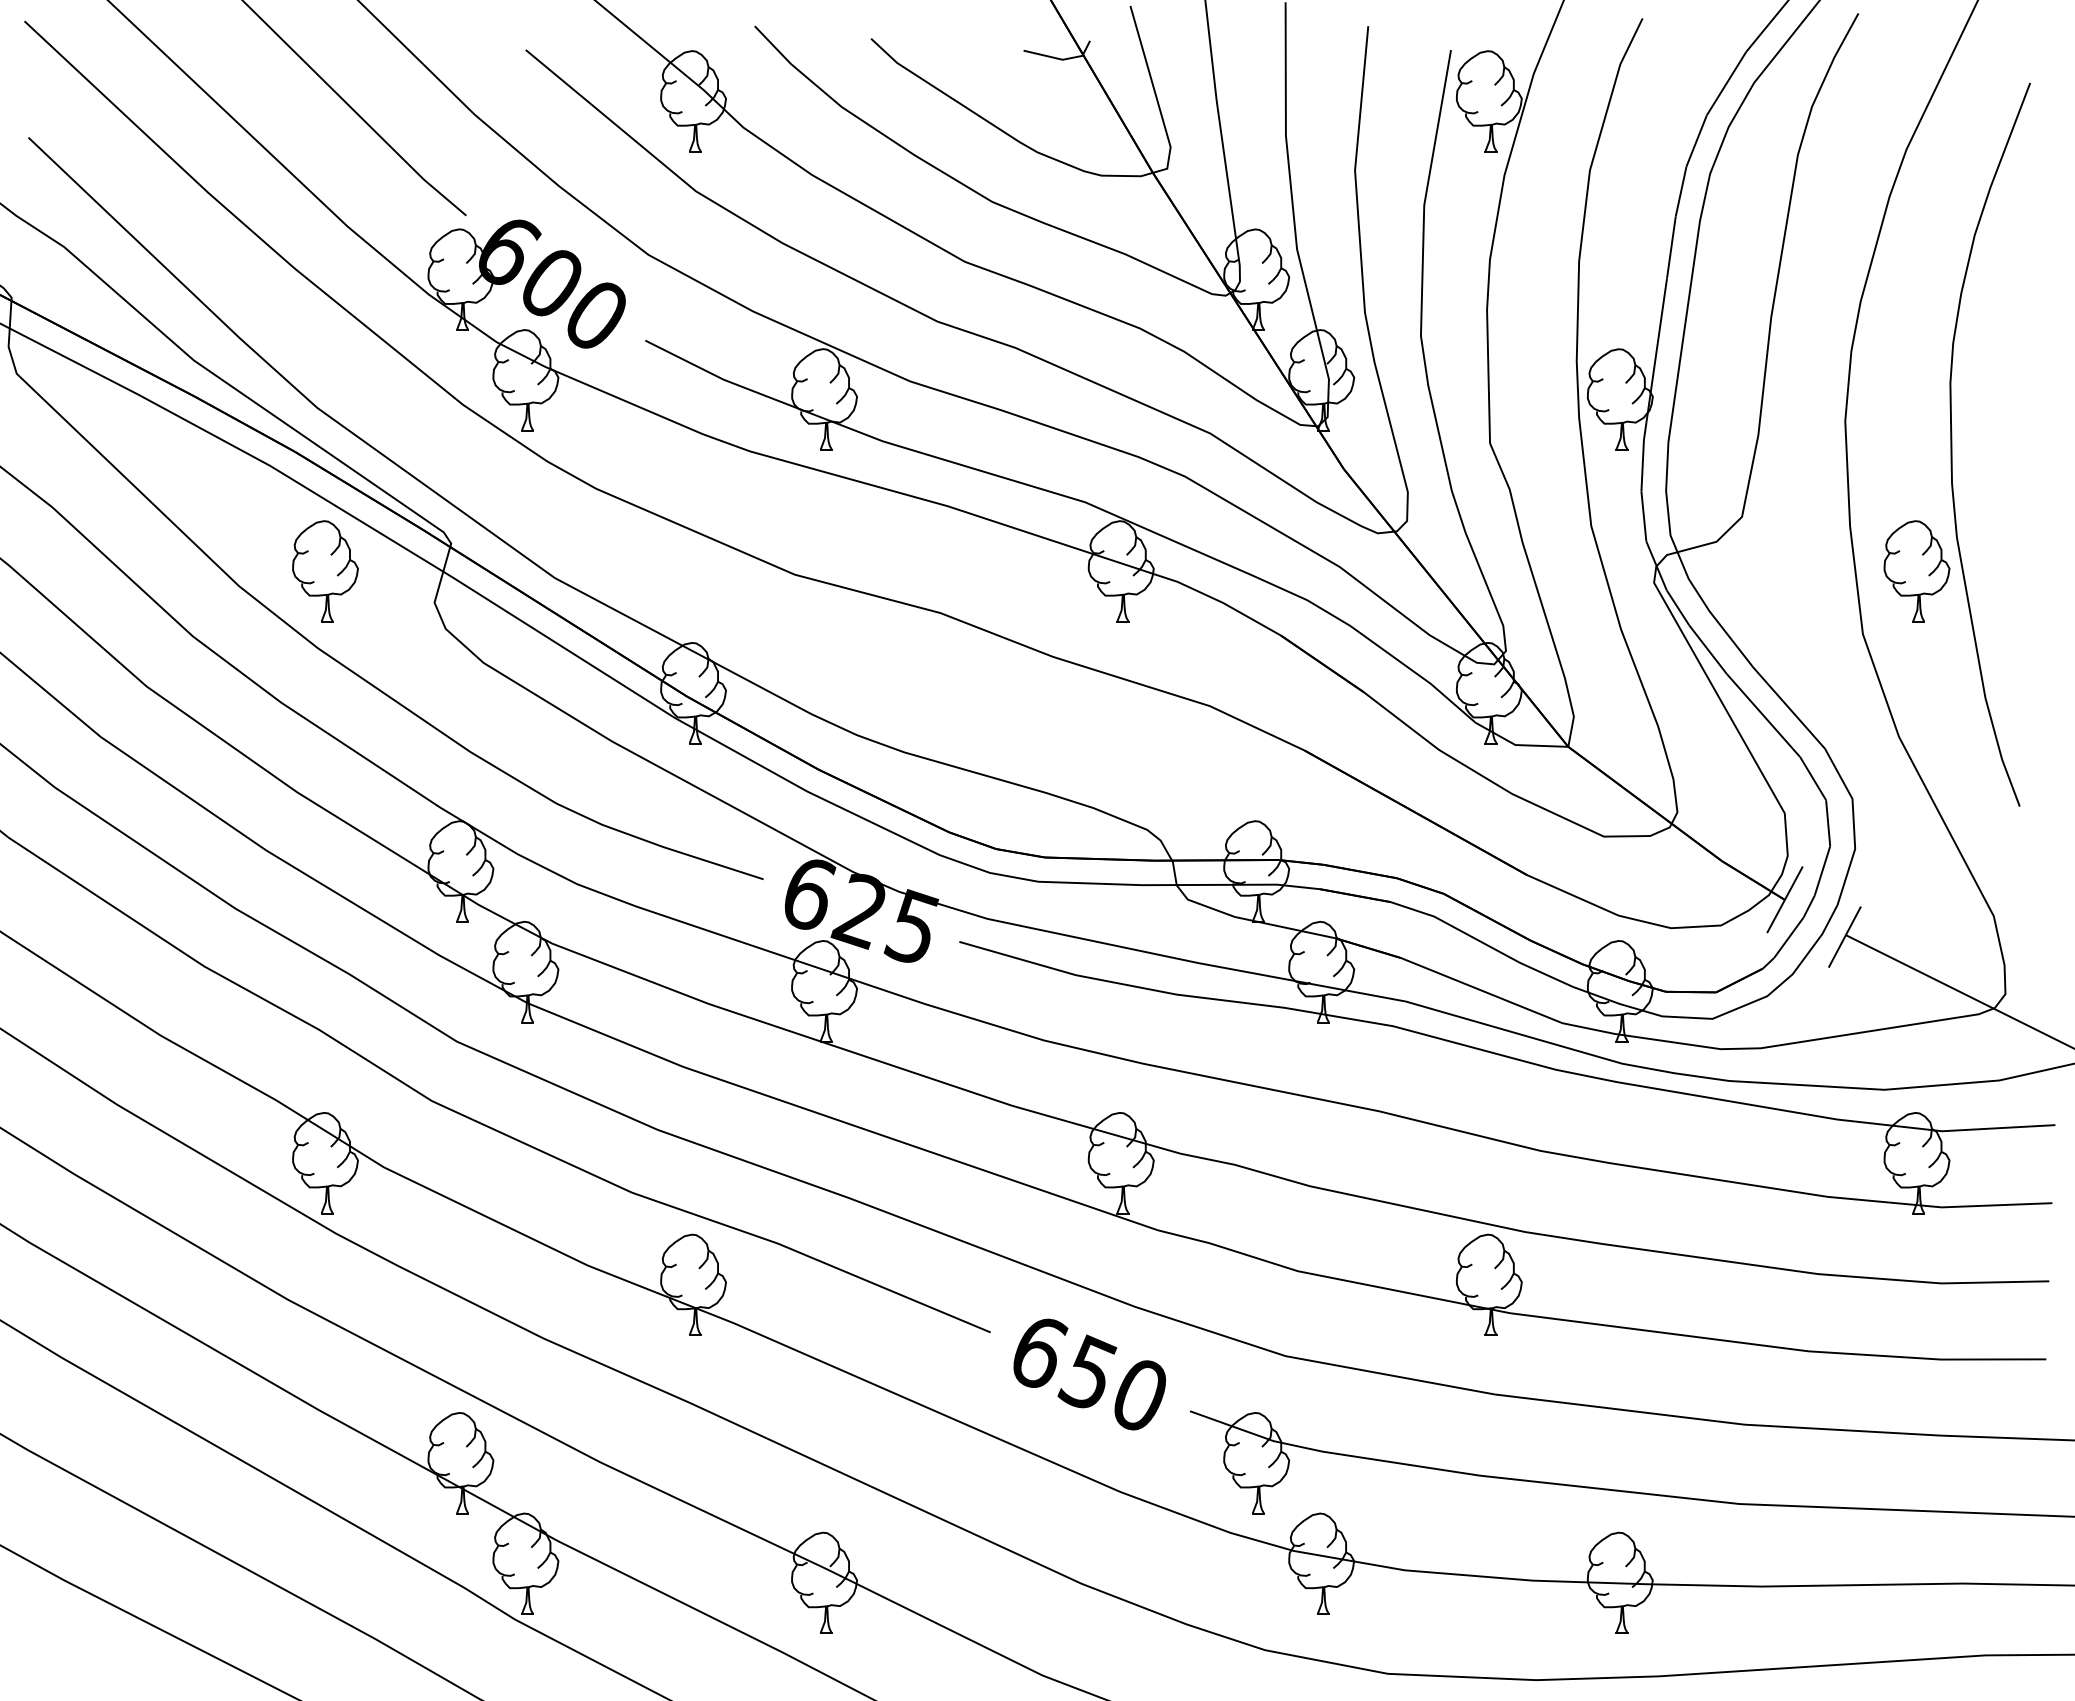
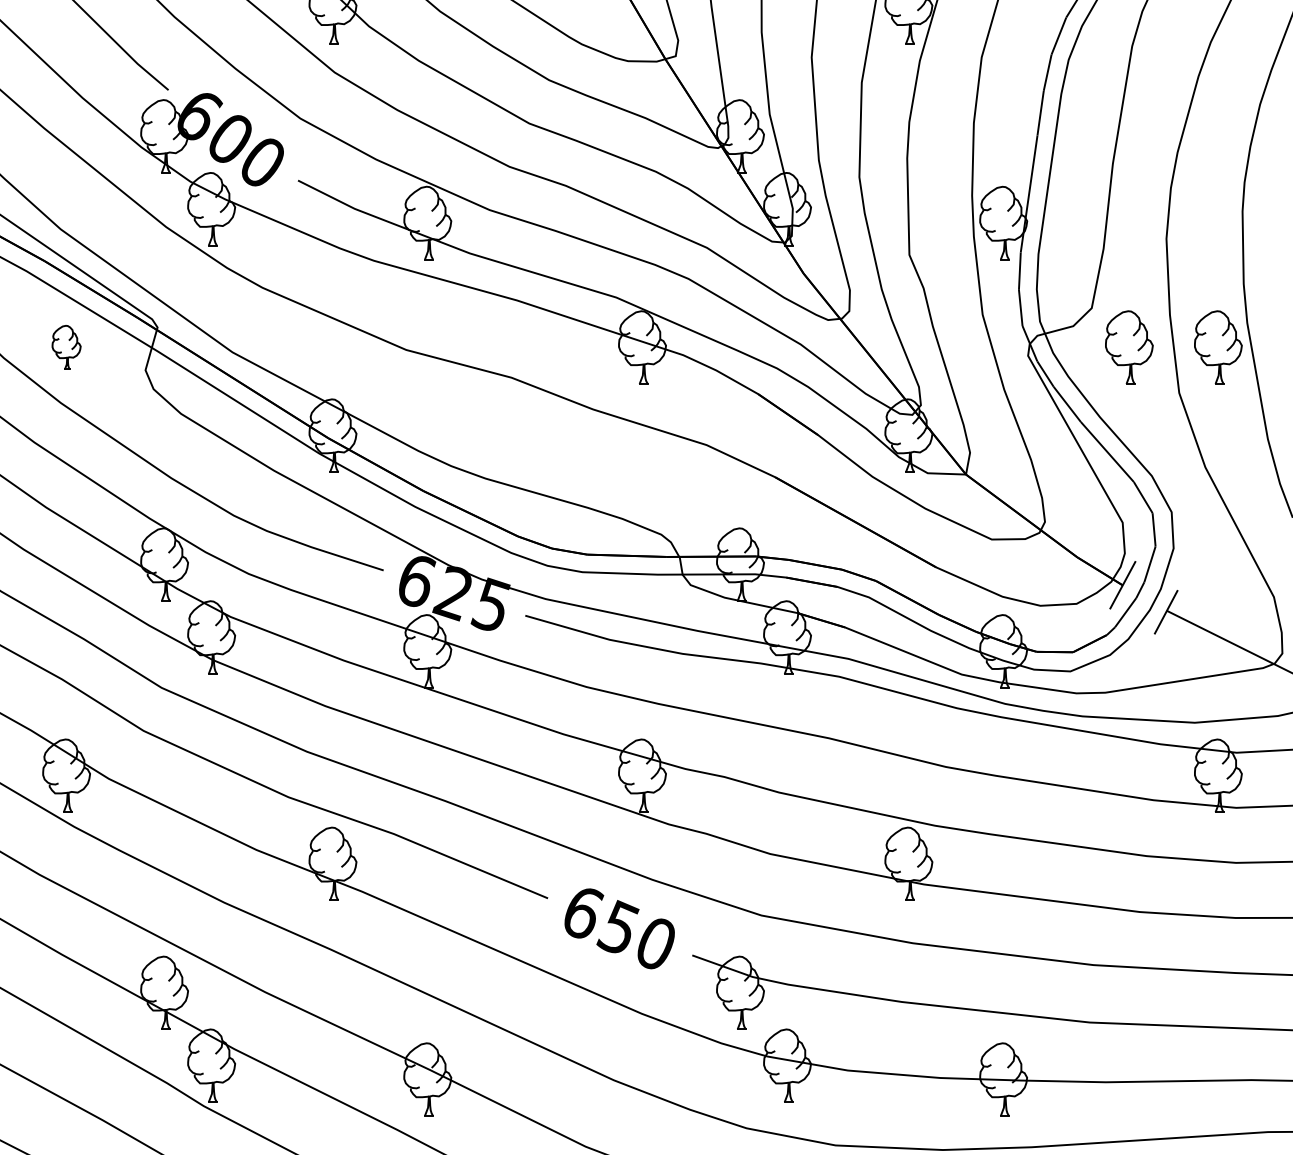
part: (325, 571) -> (66, 347), size x0.6
part: (1793, 571) -> (1129, 347), added

